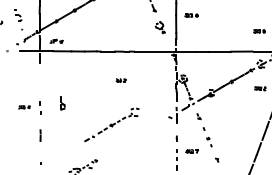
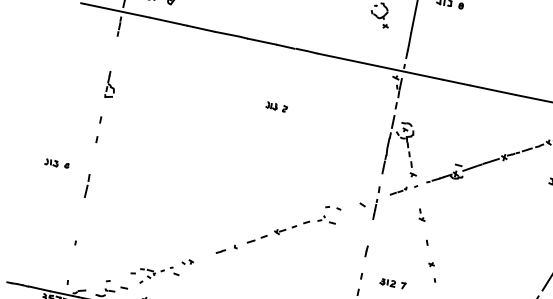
part: (62, 103) -> (110, 85), moved
part: (24, 107) -> (57, 164), moved
part: (111, 124) -> (278, 229), moved

